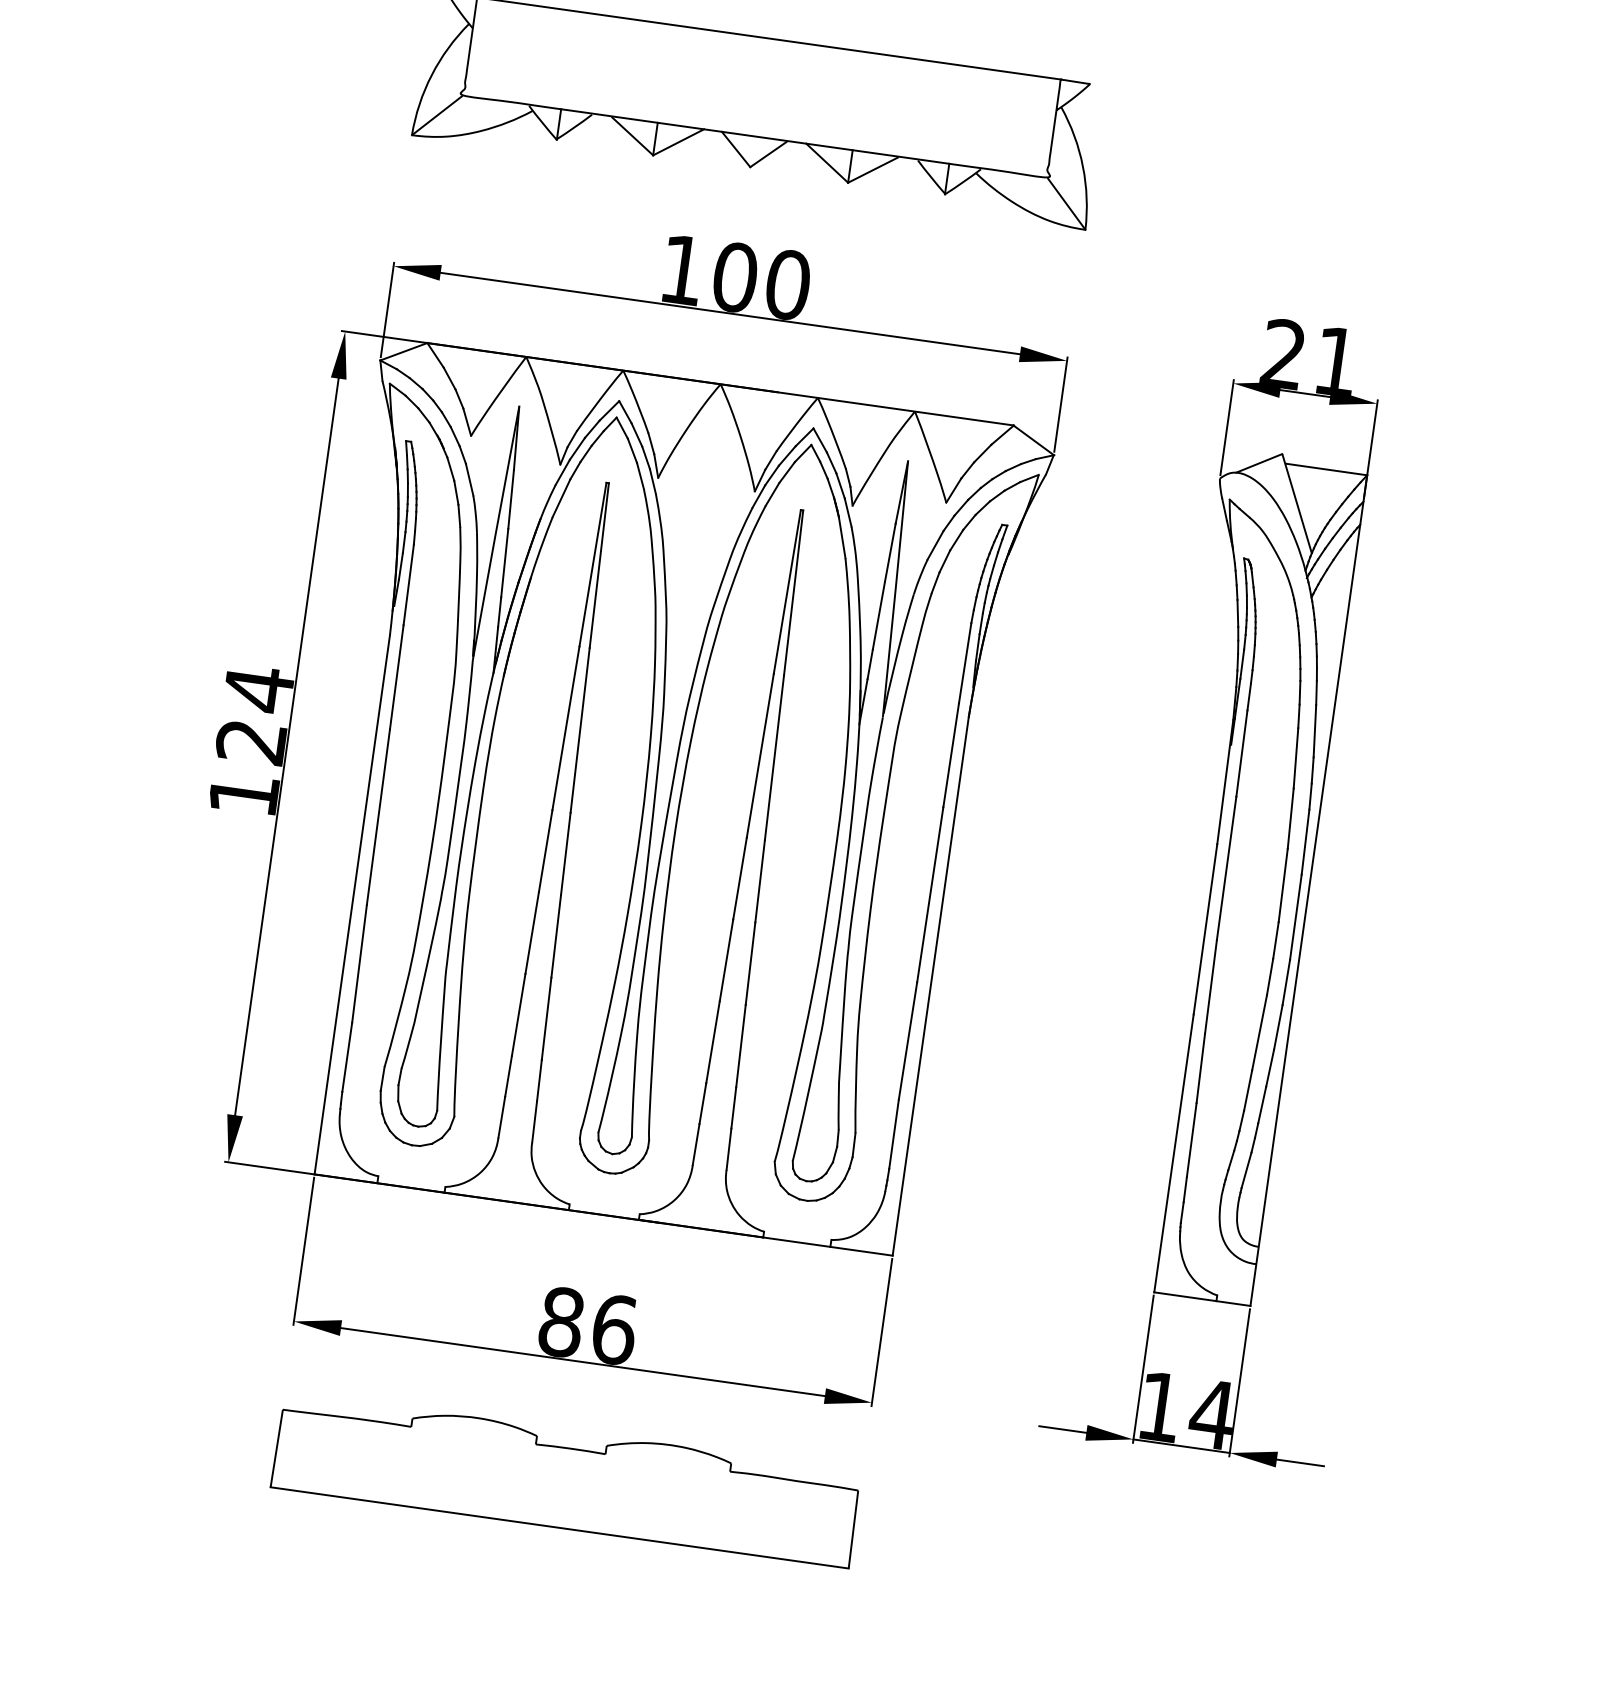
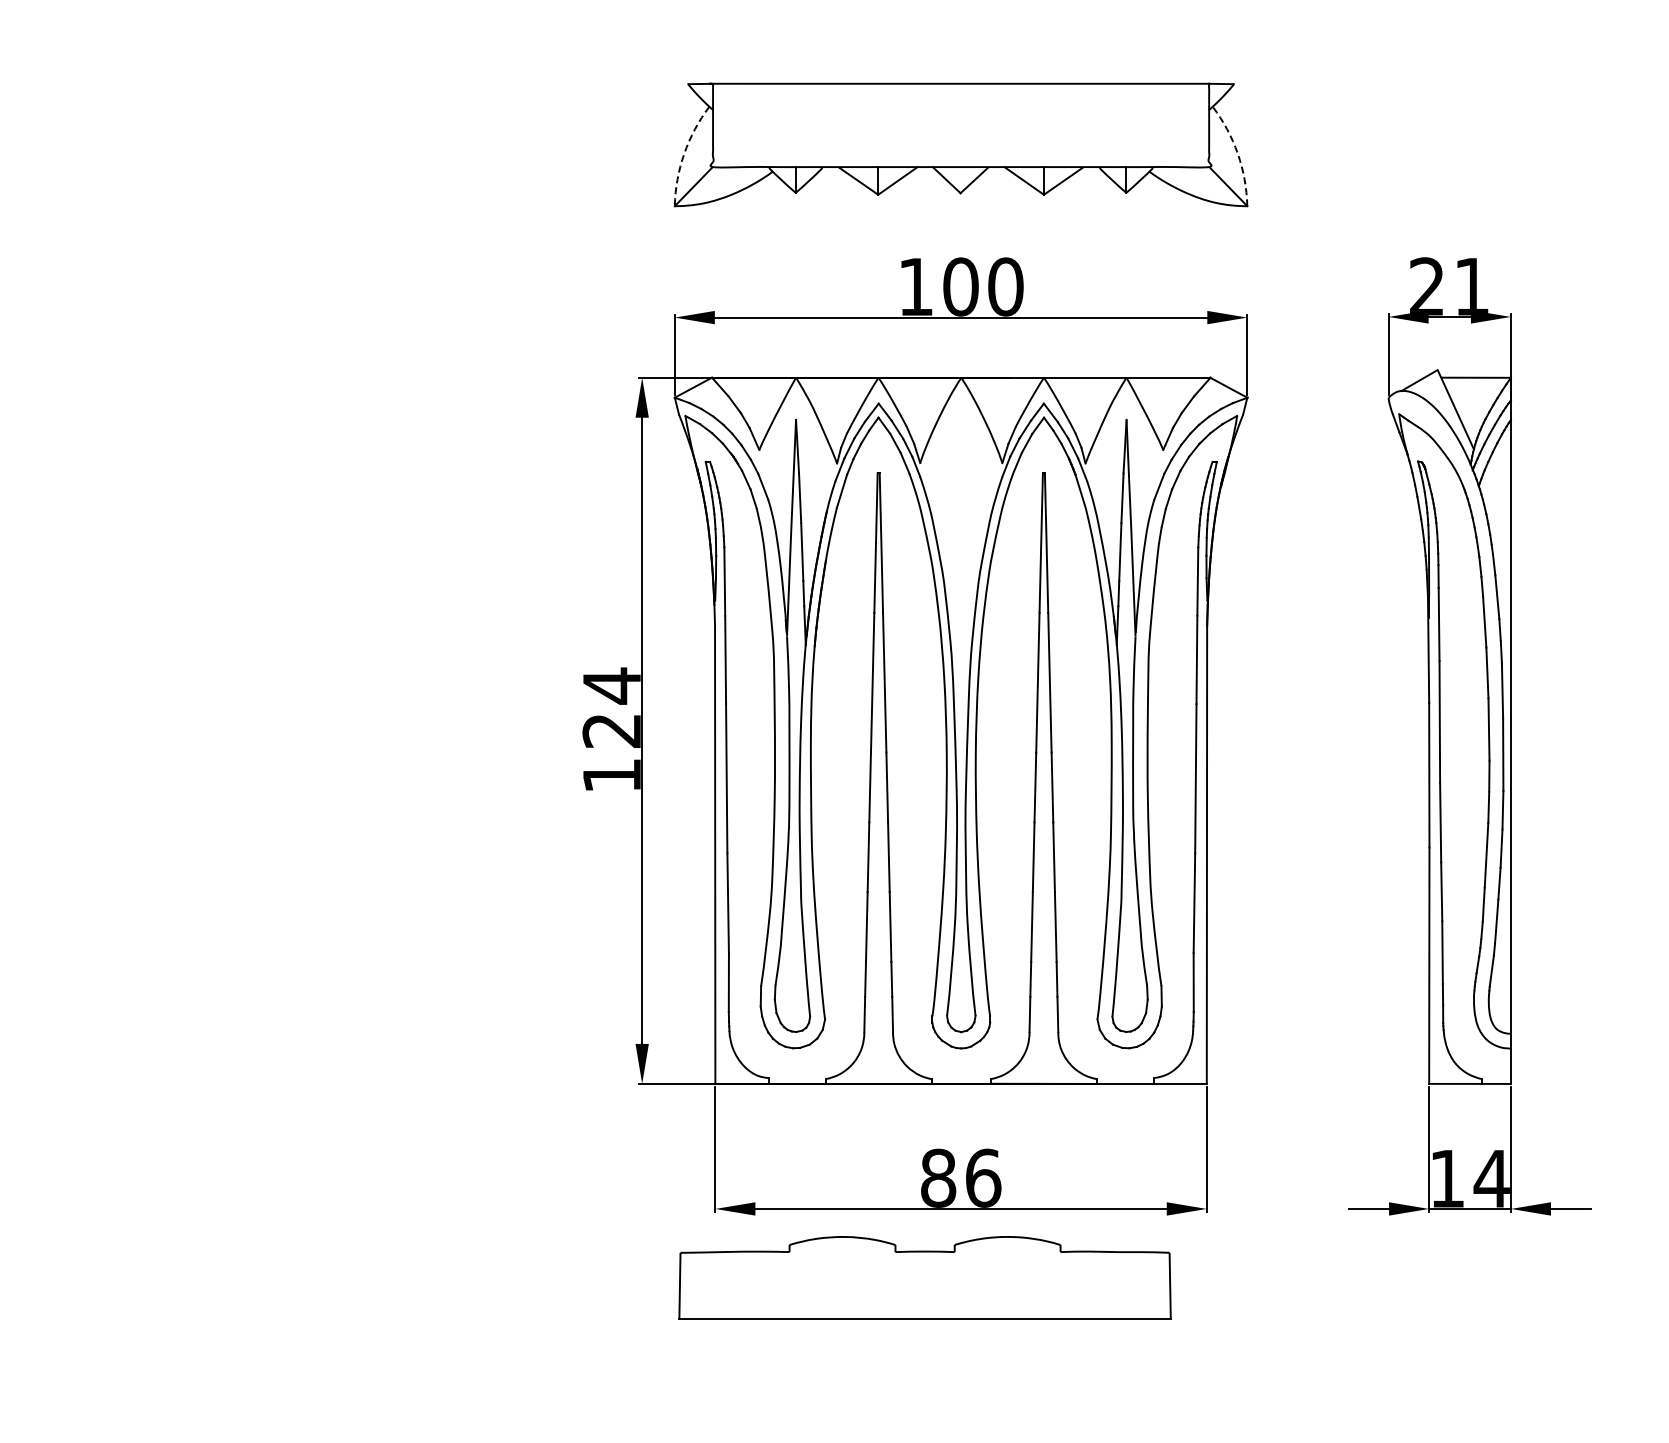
arc: (432, 74) -> (684, 153), solid -> dashed
arc: (1082, 166) -> (1237, 153), solid -> dashed
part: (565, 1479) -> (924, 1277), moved

